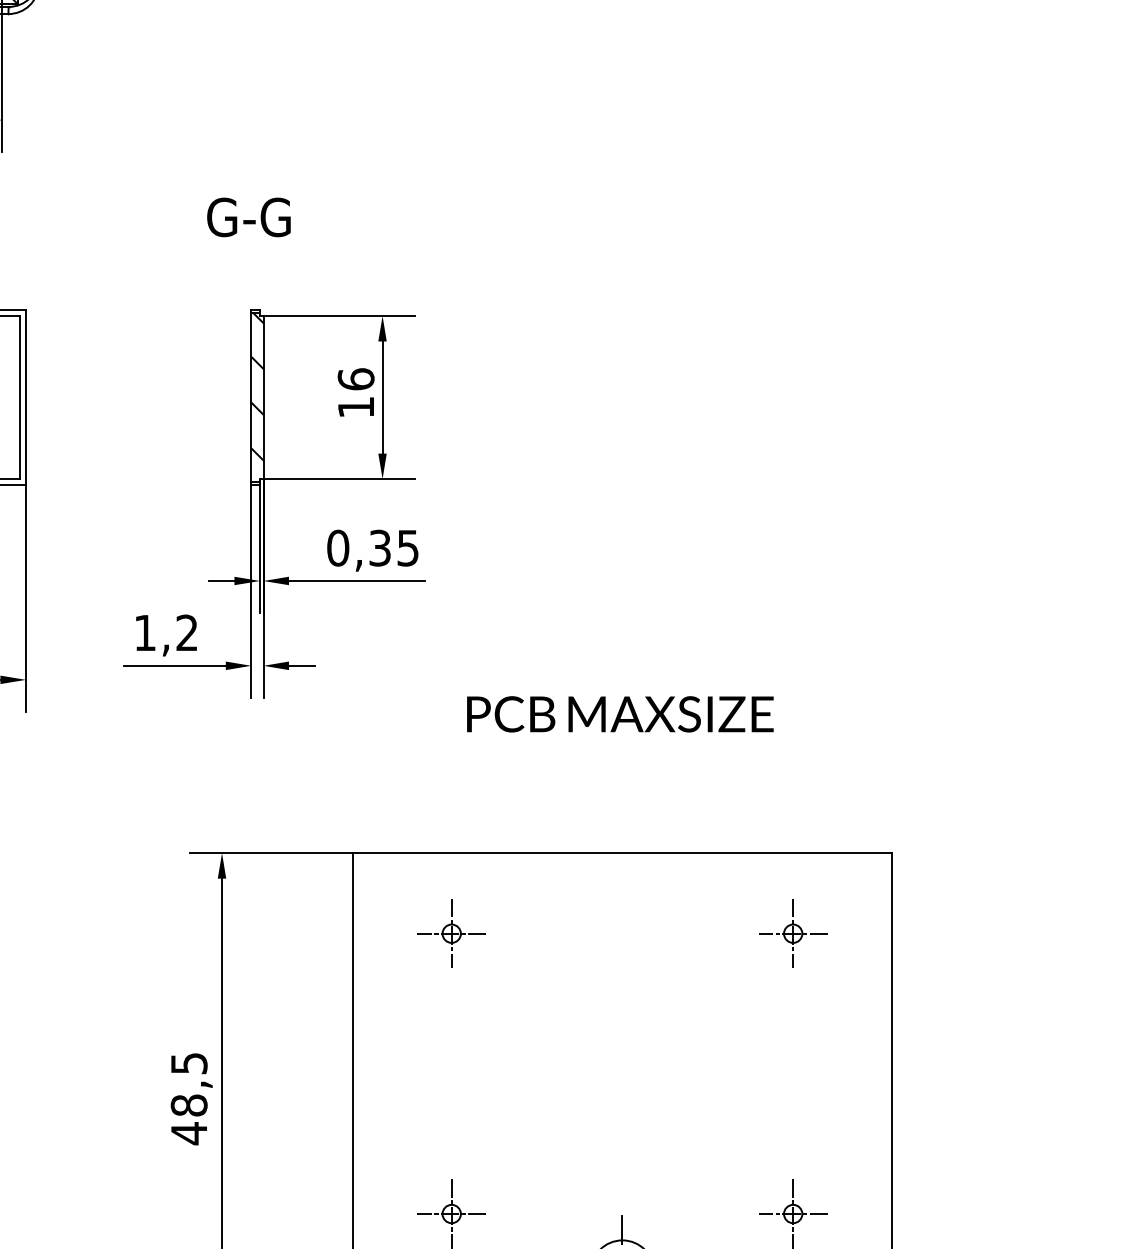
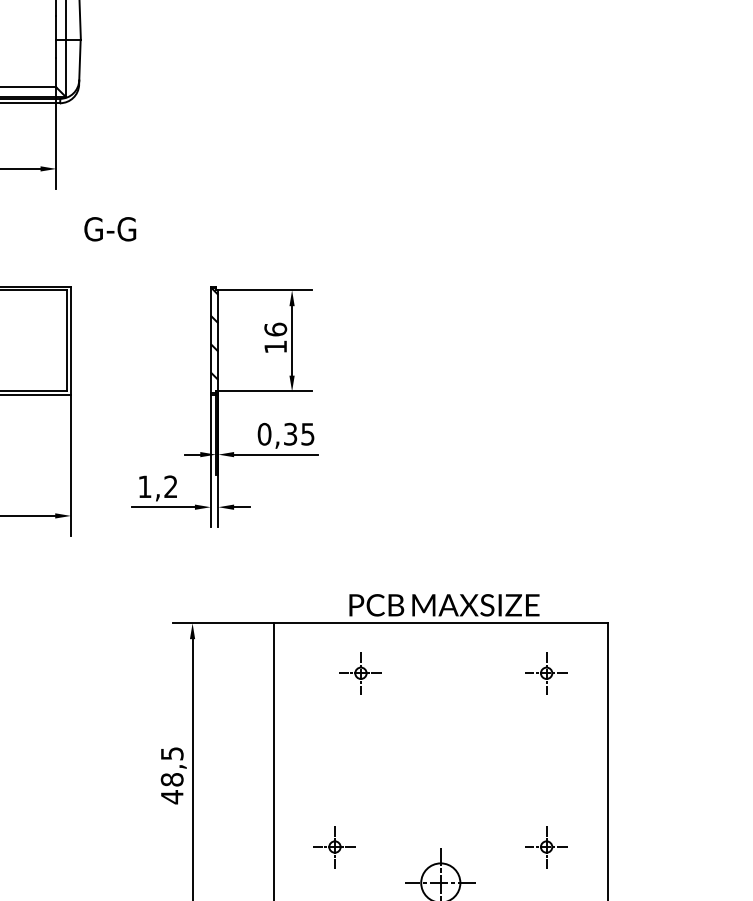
text: (249, 217) -> (110, 229), moved
text: (620, 714) -> (444, 605), moved
part: (450, 934) -> (360, 673), moved

